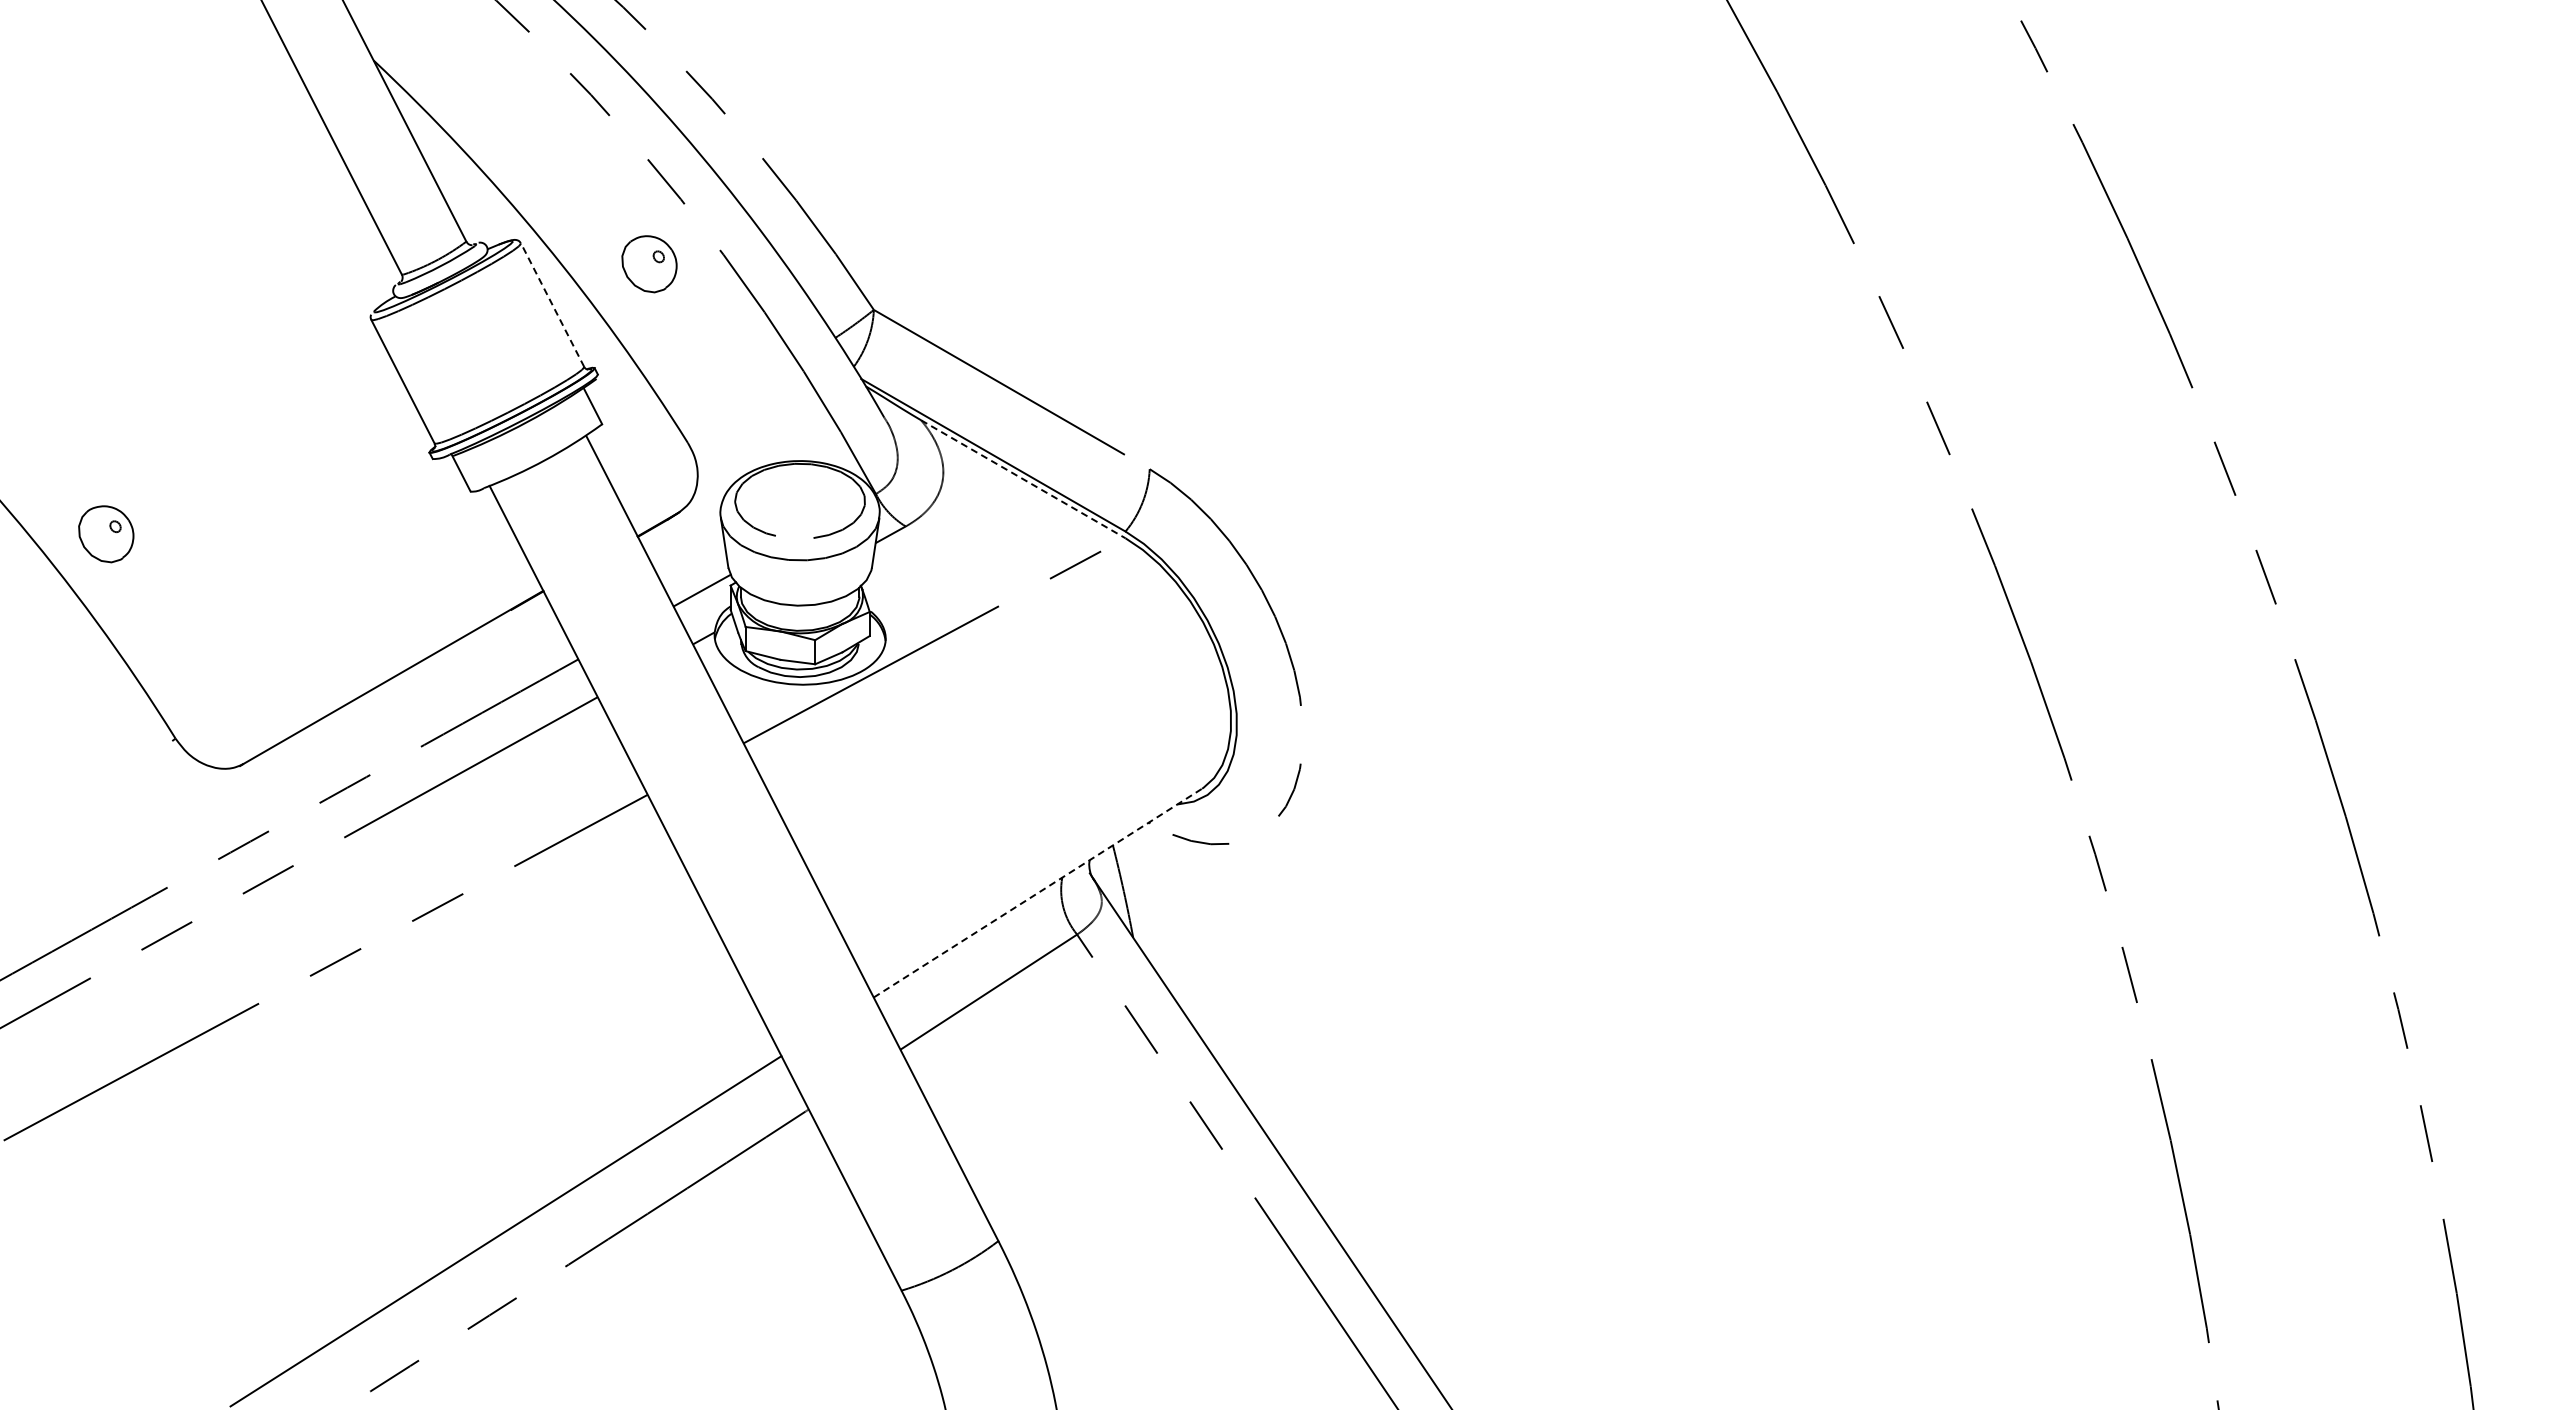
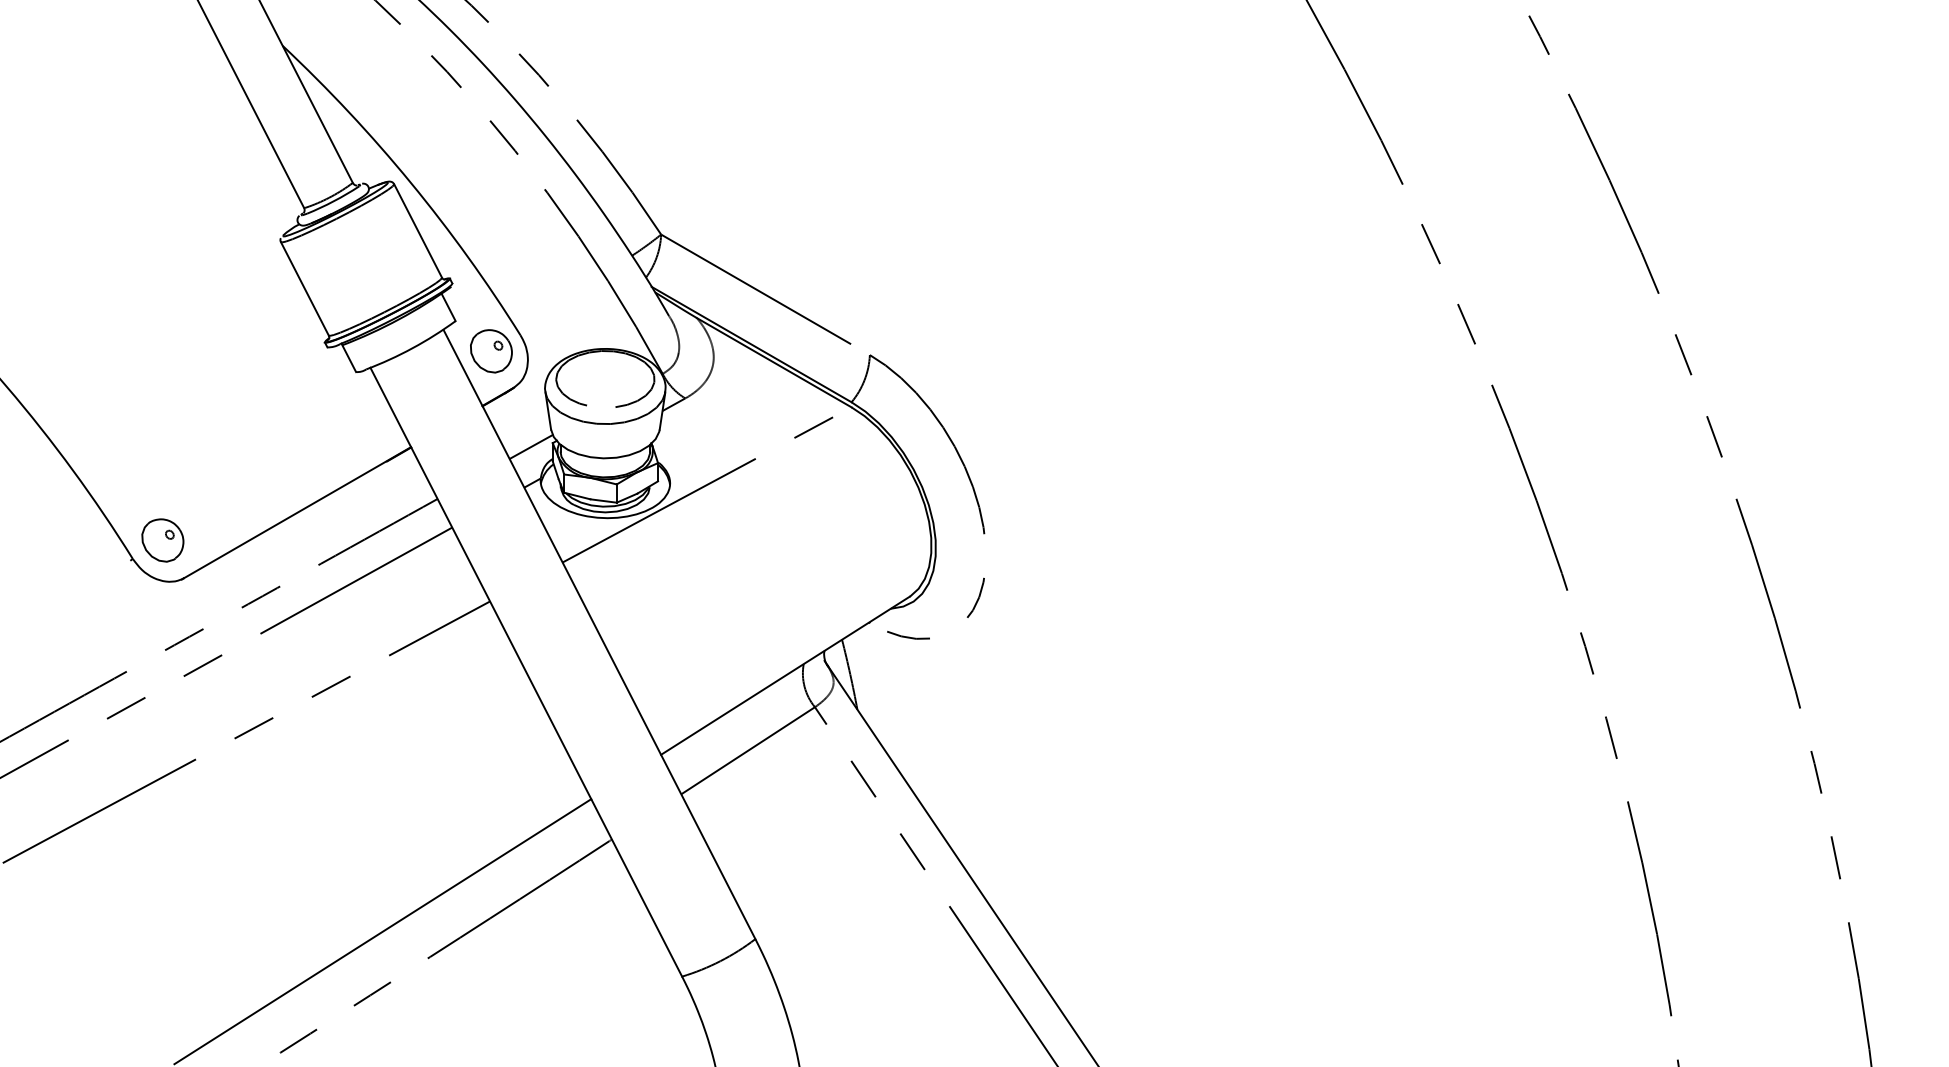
part: (649, 264) -> (491, 351), moved
line: (552, 304) -> (418, 230), dashed -> solid
line: (1023, 479) -> (774, 362), dashed -> solid
part: (106, 534) -> (163, 540), moved
line: (1037, 893) -> (784, 676), dashed -> solid

